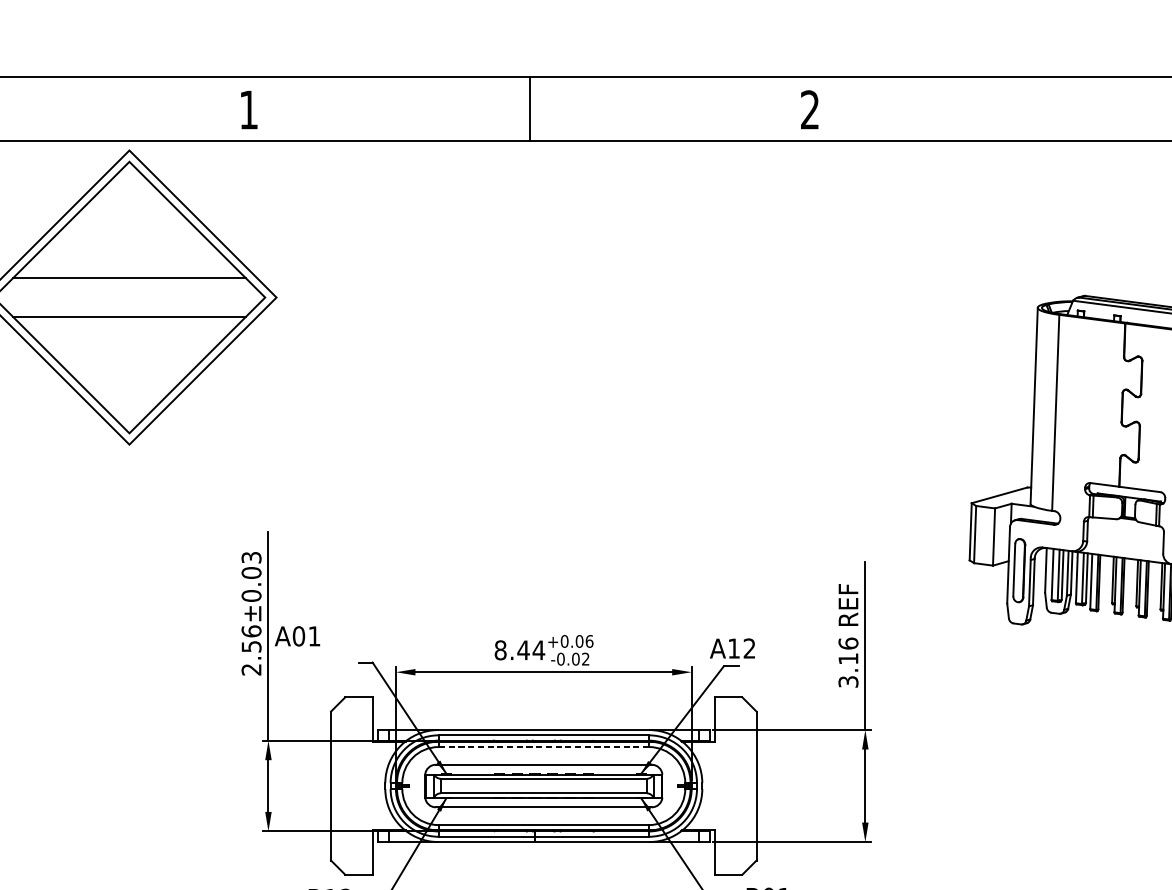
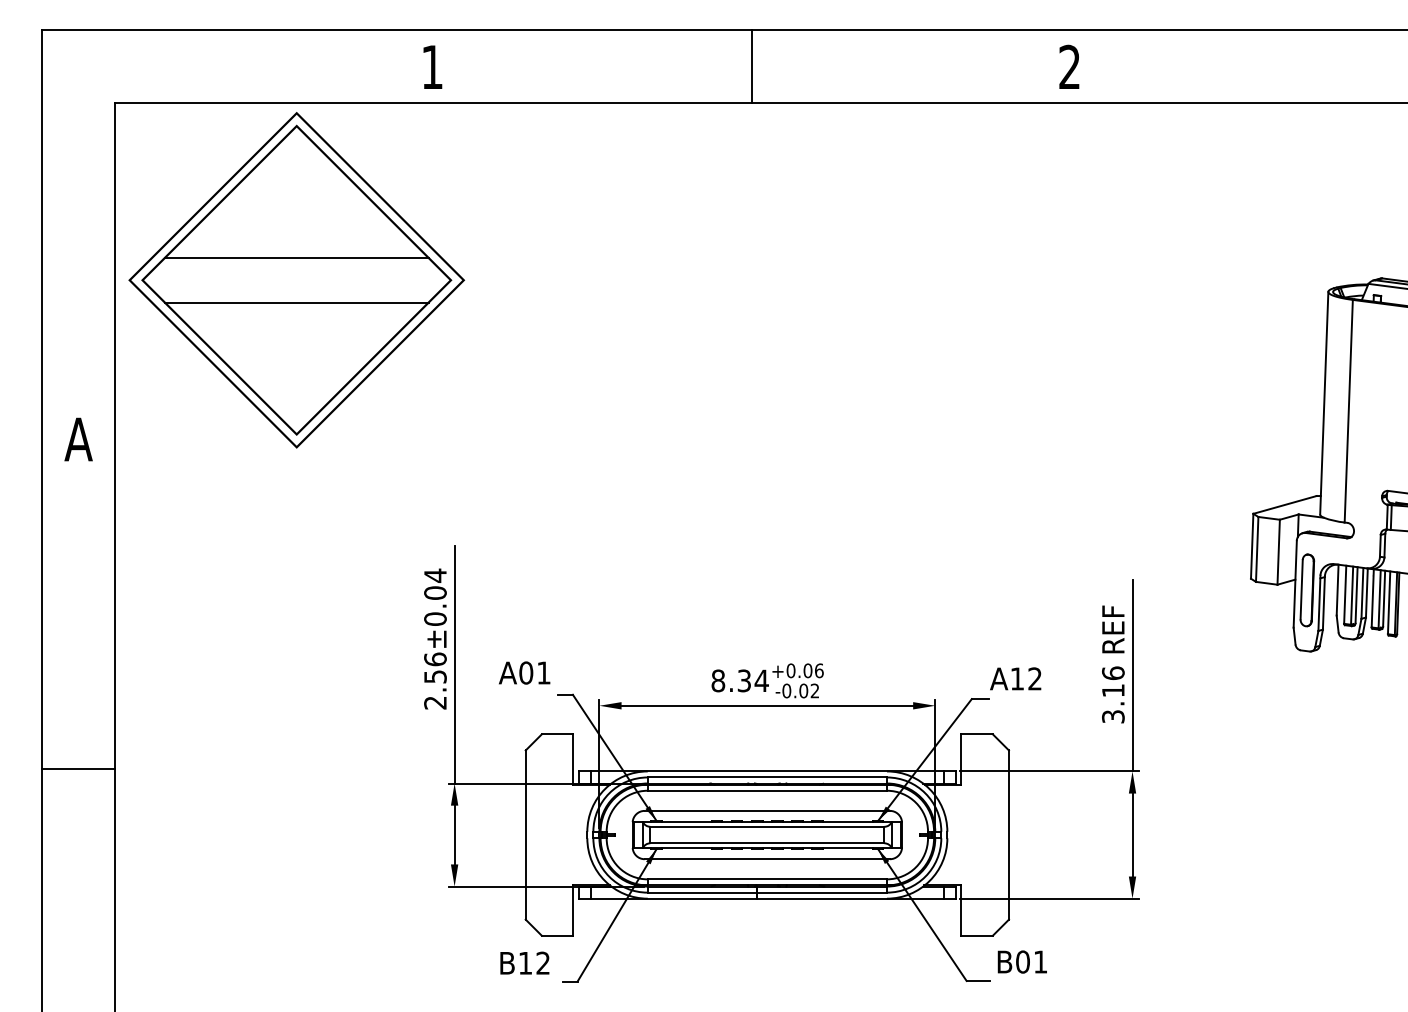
text: (251, 557) -> (435, 575), 2.56±0.03 -> 2.56±0.04
text: (297, 635) -> (524, 672), moved
text: (732, 648) -> (1015, 678), moved
text: (523, 649) -> (744, 680), 8.44 -> 8.34
line: (543, 746) -> (767, 790), dashed -> solid

